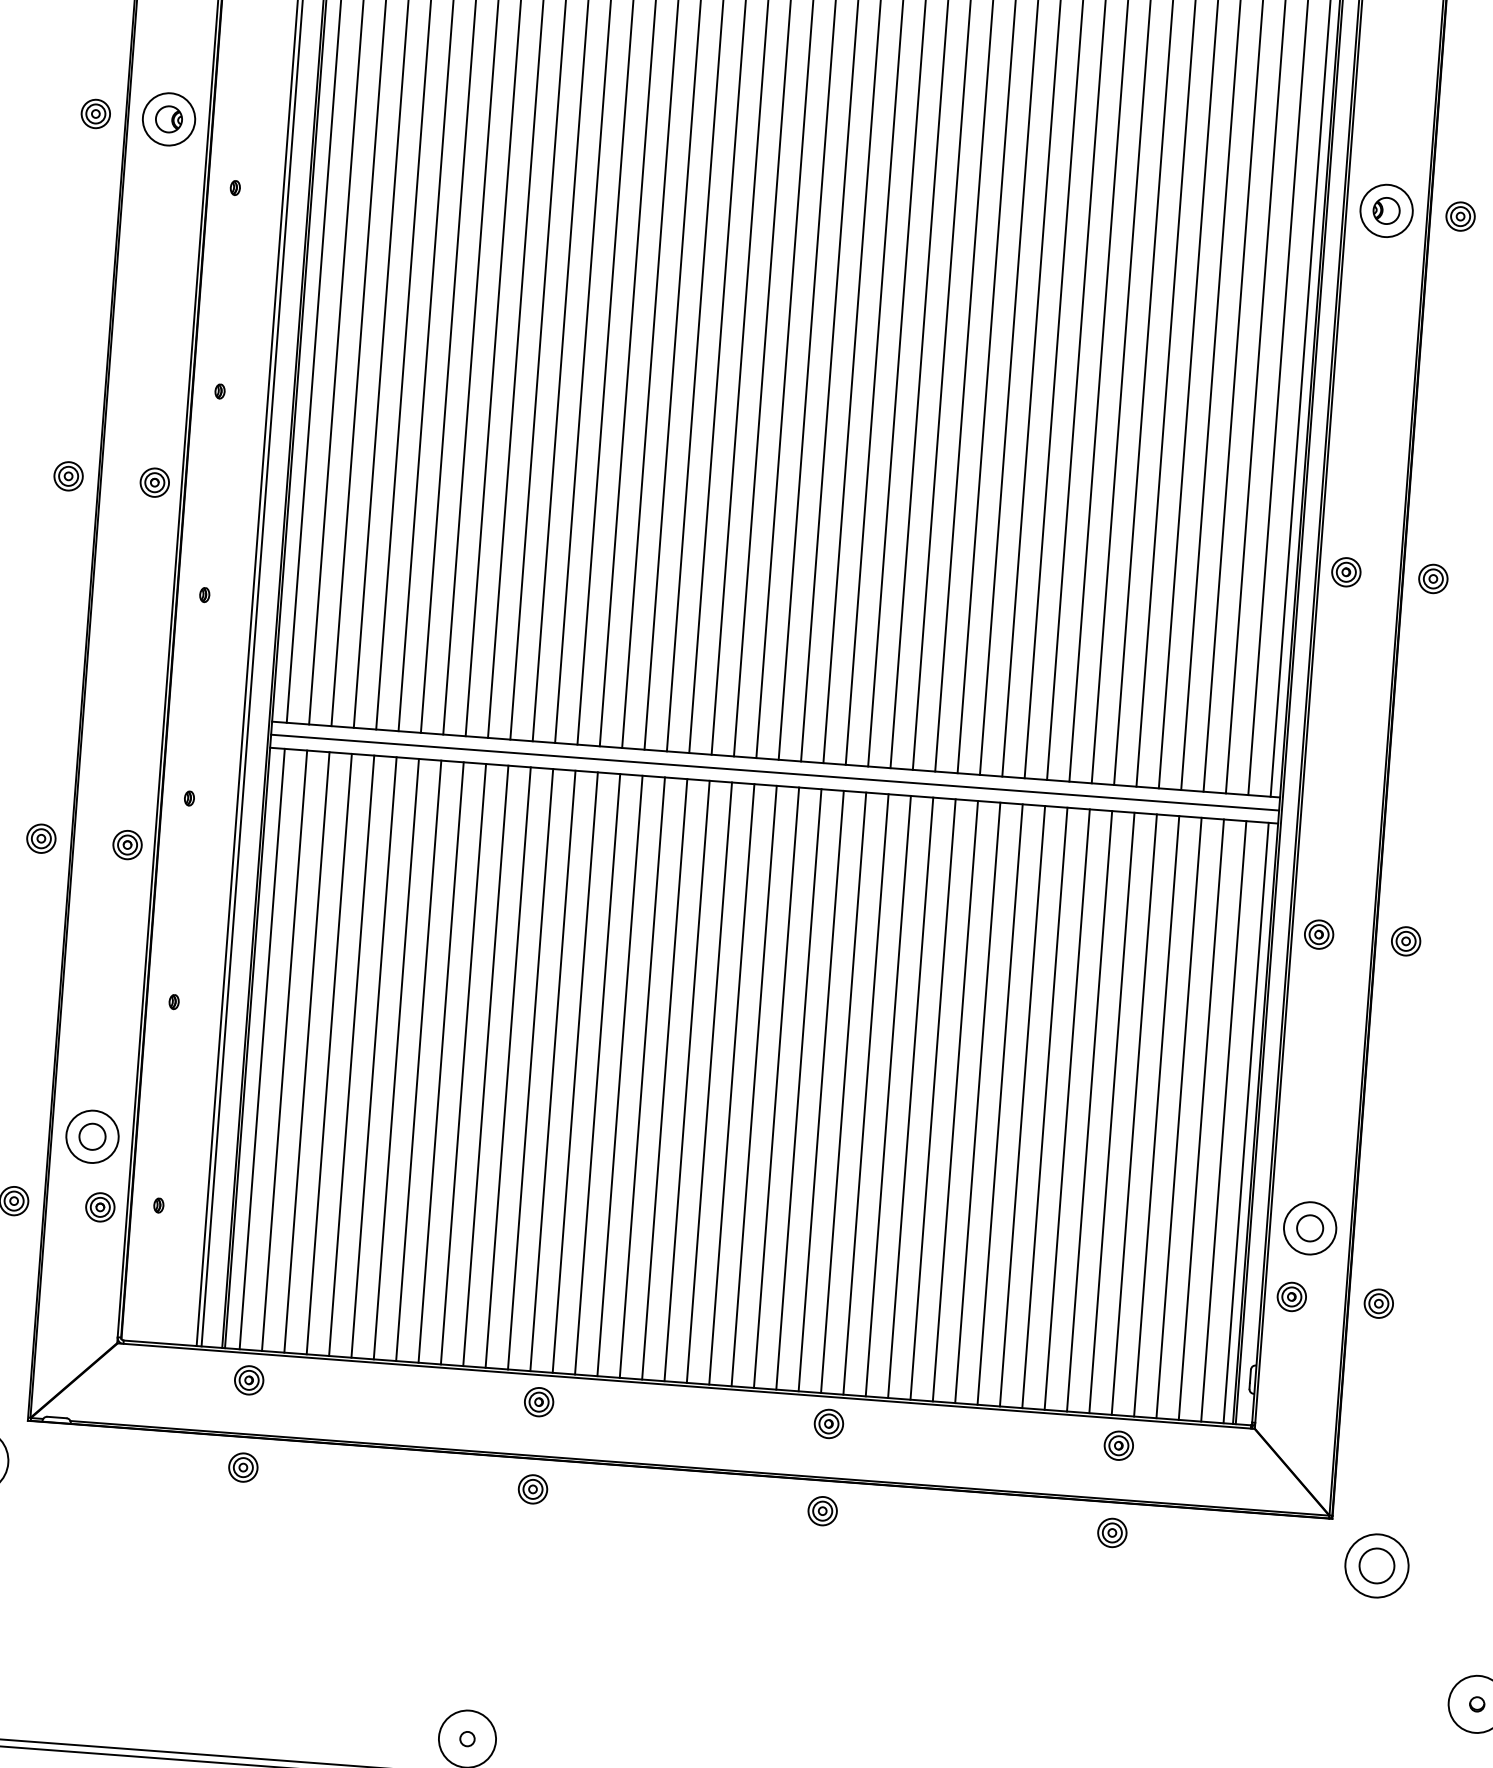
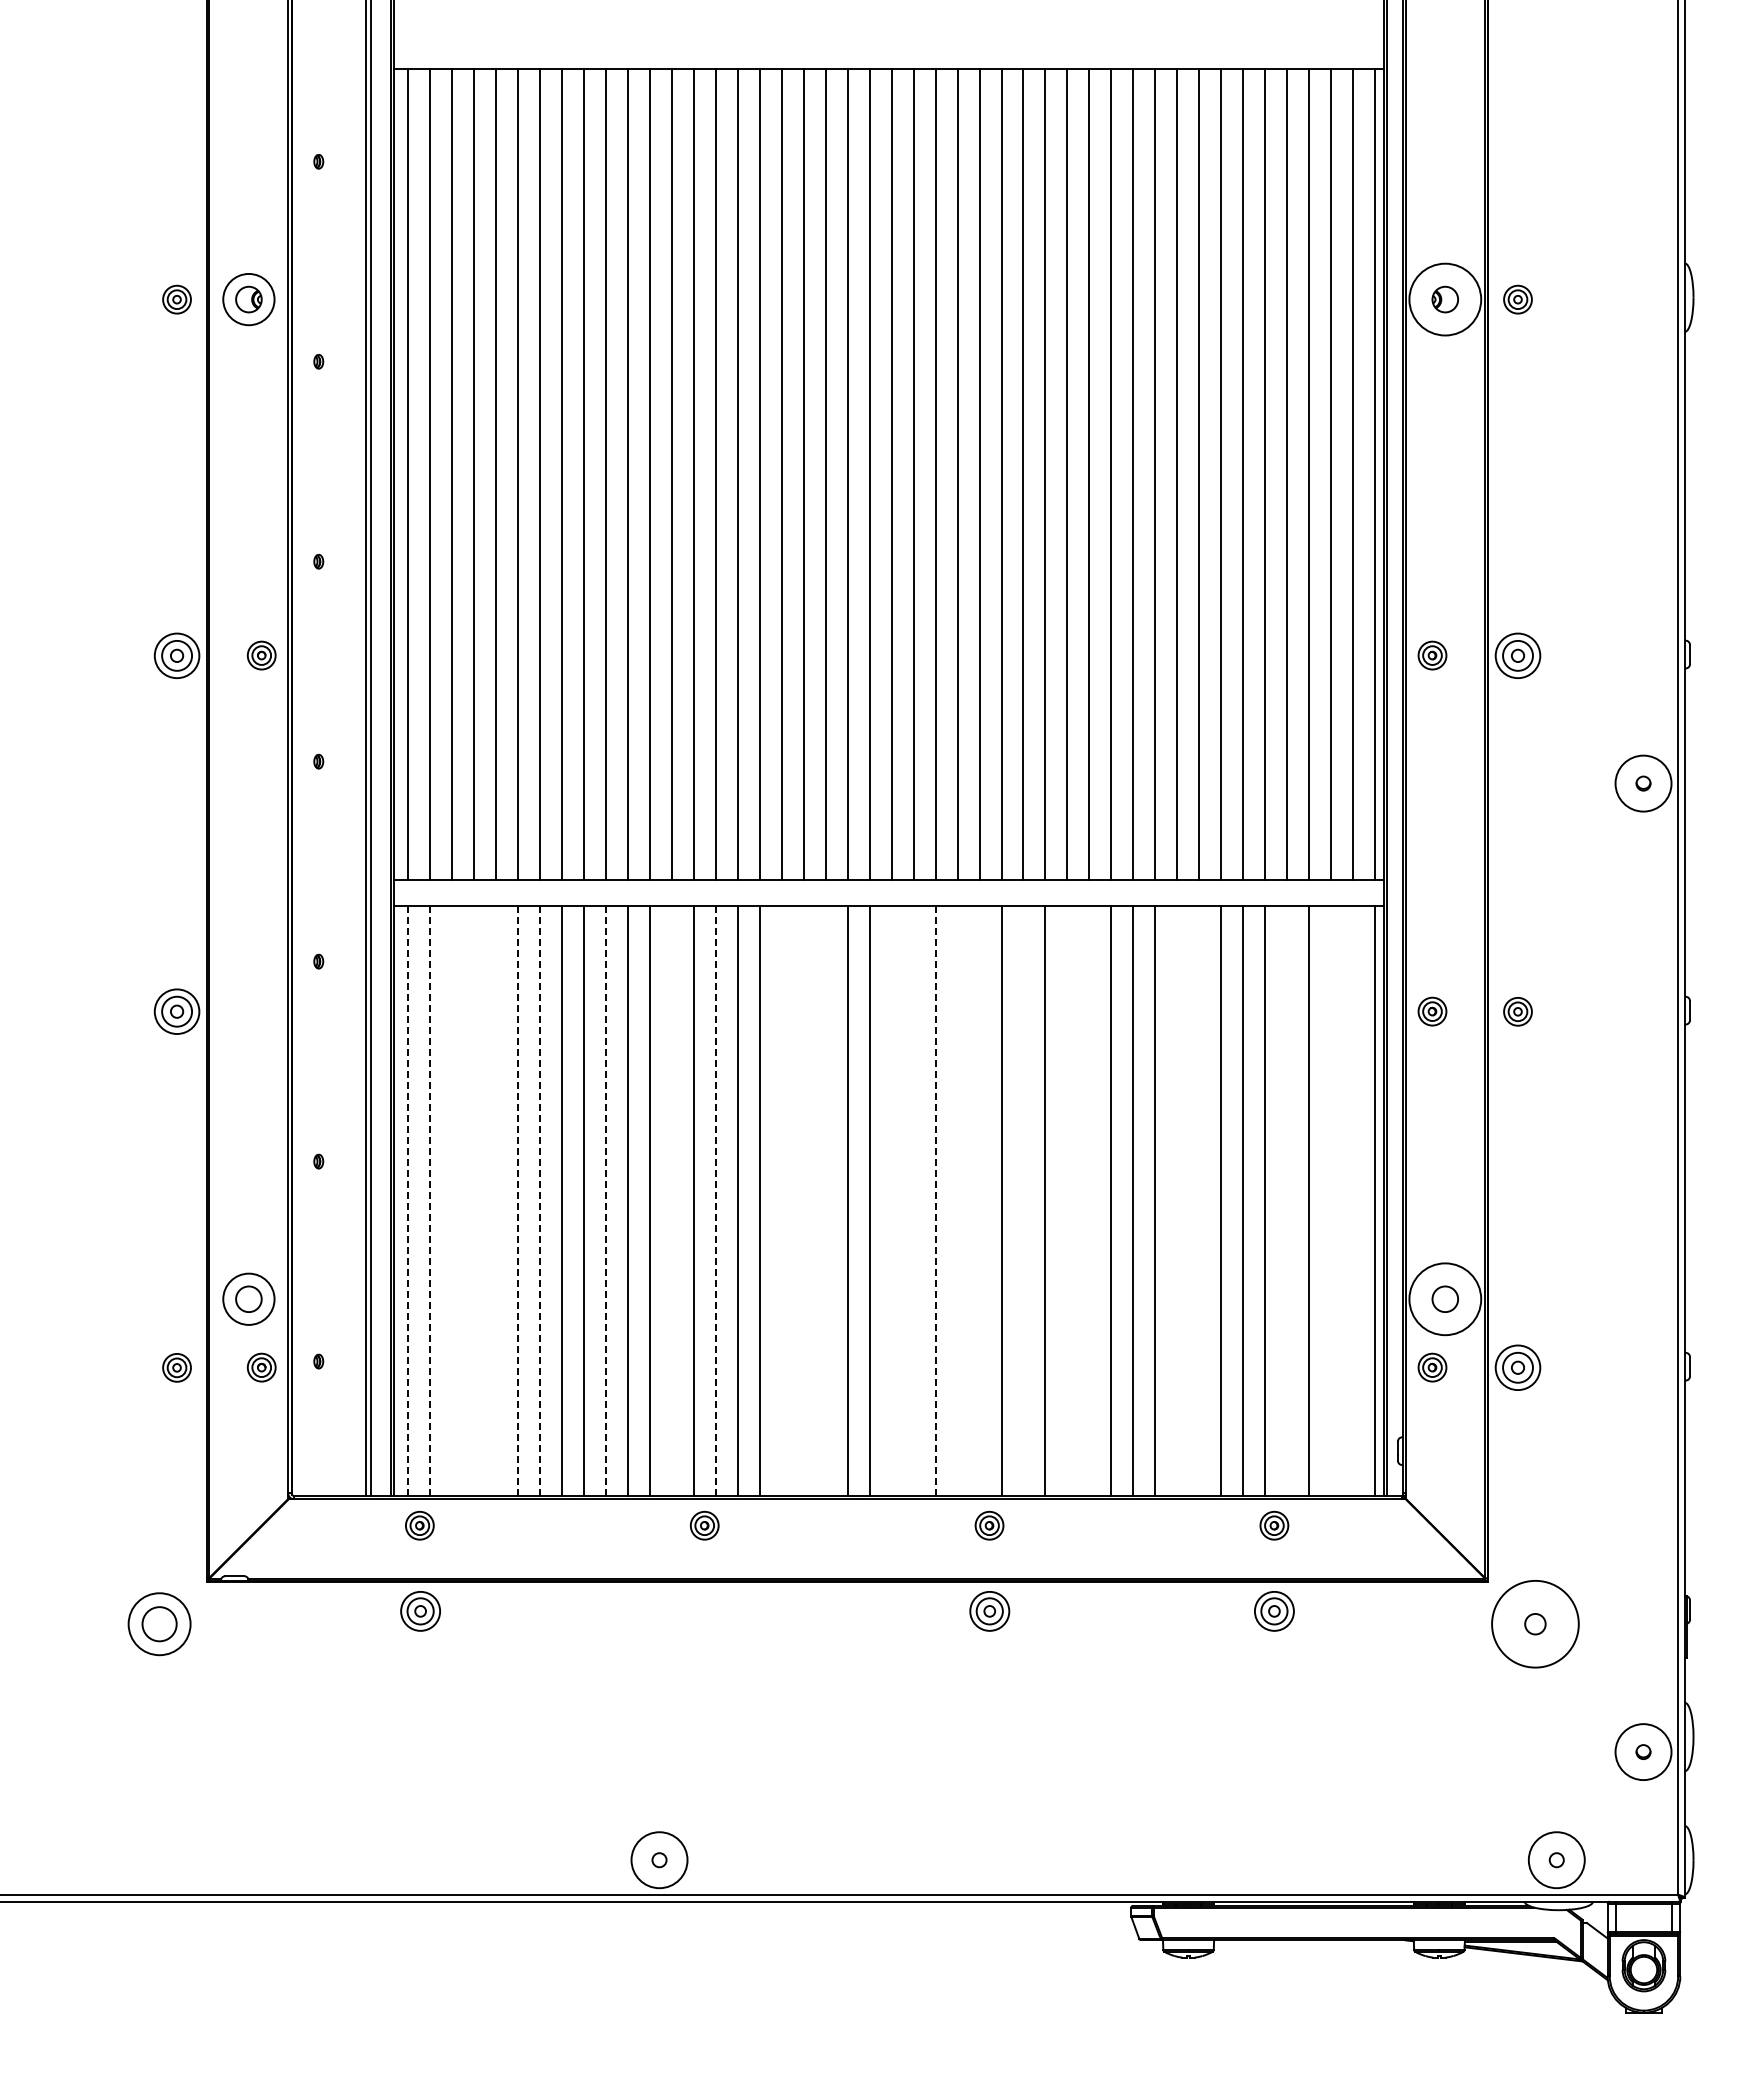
circle: (1385, 210) -> (1444, 299), size x1.4
part: (68, 476) -> (176, 655), size x1.6
part: (1432, 578) -> (1517, 655), size x1.6
line: (774, 772) -> (888, 893), removed
part: (40, 838) -> (176, 1011), size x1.6
part: (127, 844) -> (261, 1011), removed
line: (262, 1049) -> (408, 1201), solid -> dashed
line: (284, 1051) -> (430, 1201), solid -> dashed
line: (307, 1052) -> (452, 1201), removed
line: (329, 1054) -> (474, 1201), removed
line: (351, 1056) -> (496, 1201), removed
line: (374, 1057) -> (518, 1201), solid -> dashed
line: (396, 1059) -> (540, 1201), solid -> dashed
line: (463, 1064) -> (606, 1201), solid -> dashed
line: (530, 1069) -> (671, 1201), removed
line: (574, 1073) -> (715, 1201), solid -> dashed
line: (642, 1078) -> (781, 1201), removed
line: (664, 1079) -> (803, 1201), removed
line: (686, 1081) -> (825, 1201), removed
line: (753, 1086) -> (891, 1201), removed
line: (776, 1088) -> (913, 1201), removed
line: (798, 1089) -> (935, 1201), solid -> dashed
line: (821, 1091) -> (957, 1201), removed
line: (843, 1093) -> (979, 1201), removed
line: (888, 1096) -> (1023, 1201), removed
line: (933, 1099) -> (1067, 1201), removed
line: (955, 1101) -> (1089, 1201), removed
line: (1045, 1108) -> (1177, 1201), removed
line: (1067, 1110) -> (1199, 1201), removed
line: (1157, 1116) -> (1287, 1201), removed
line: (1201, 1120) -> (1331, 1201), removed
line: (1224, 1121) -> (1353, 1201), removed
circle: (1309, 1227) -> (1444, 1298), size x1.4
part: (1378, 1303) -> (1517, 1367), size x1.6
part: (243, 1467) -> (420, 1611), size x1.4
part: (532, 1489) -> (704, 1611), removed
part: (822, 1511) -> (989, 1611), size x1.4
part: (1112, 1533) -> (1274, 1611), size x1.4
circle: (1377, 1566) -> (1535, 1624), size x0.6
circle: (1377, 1566) -> (1535, 1624), size x1.4

